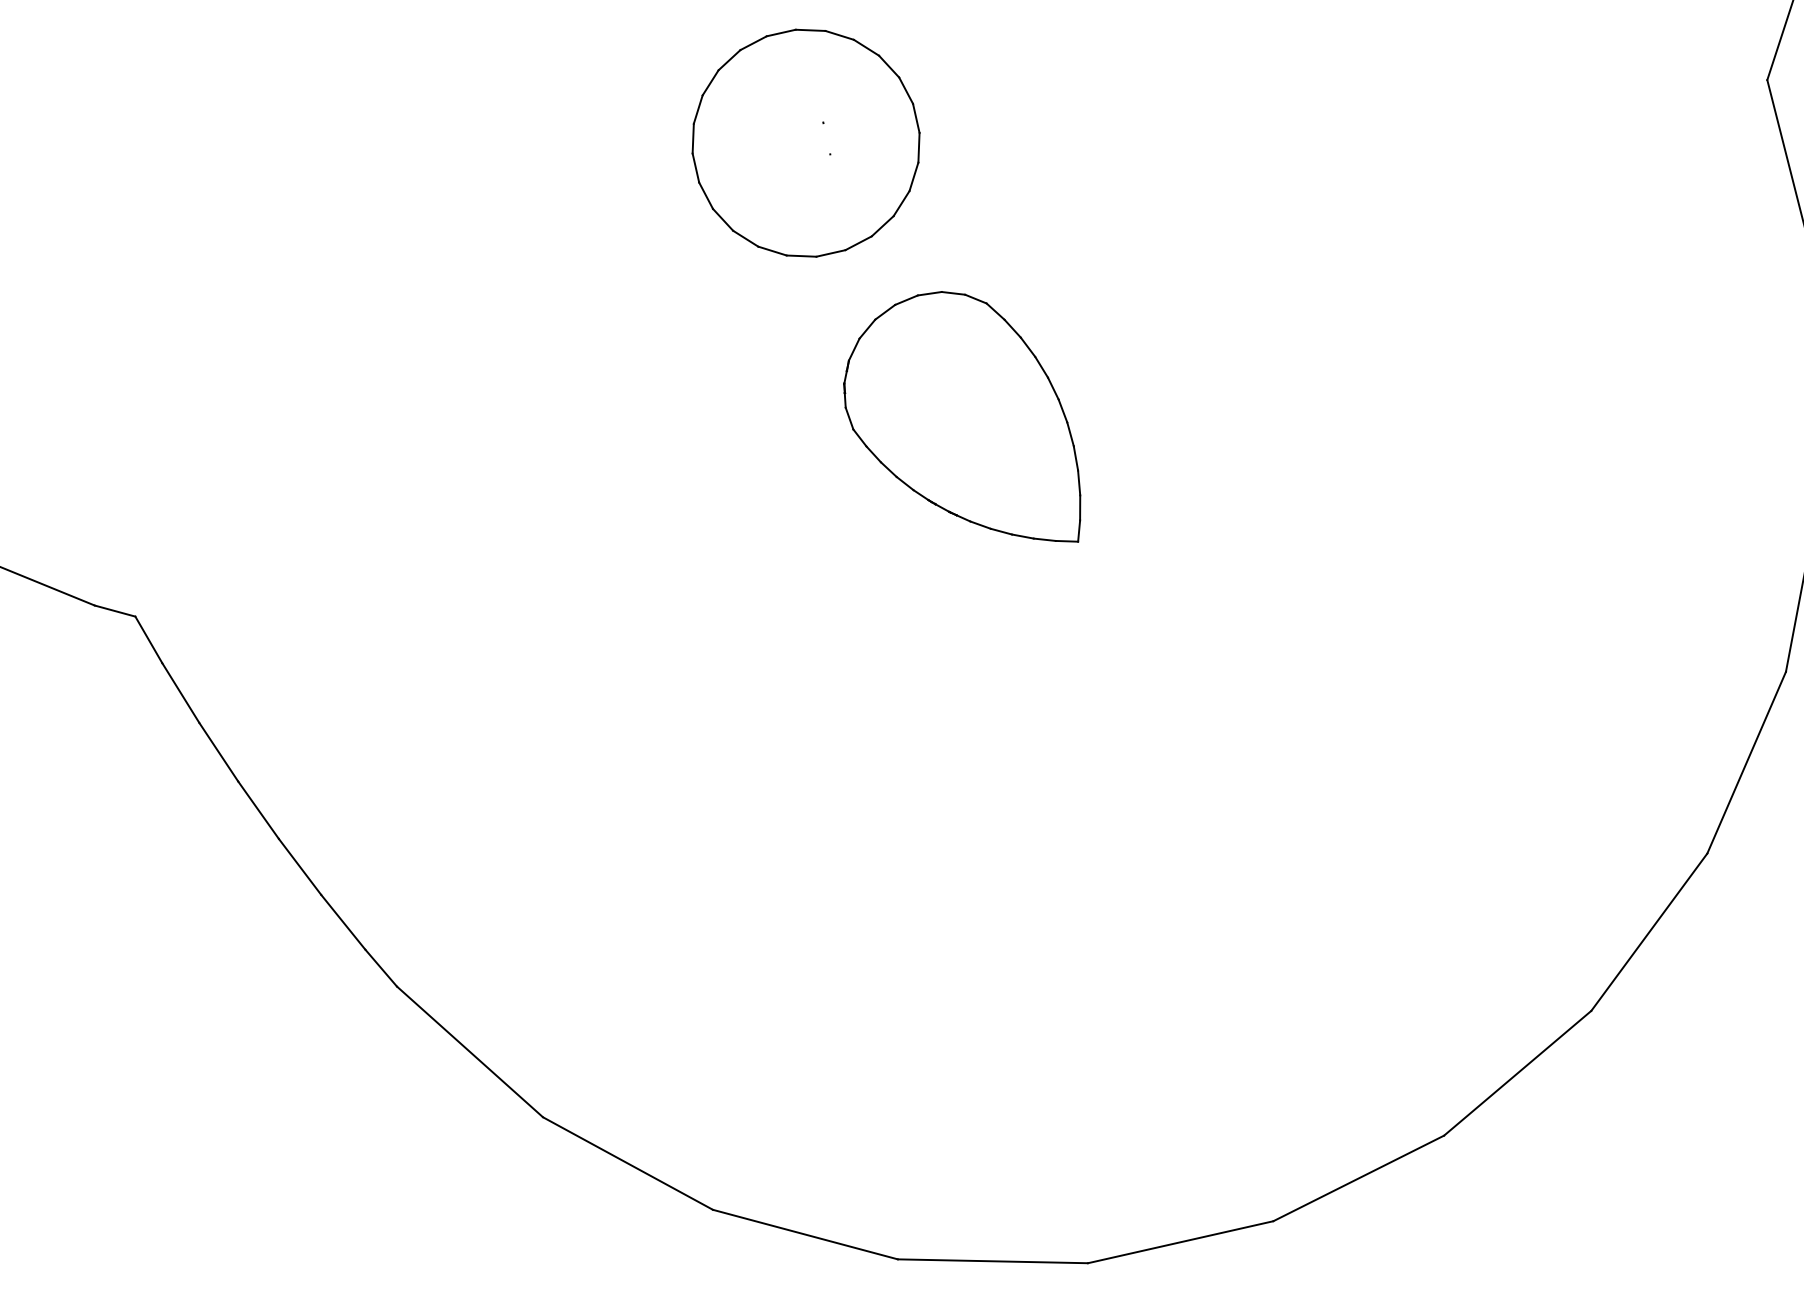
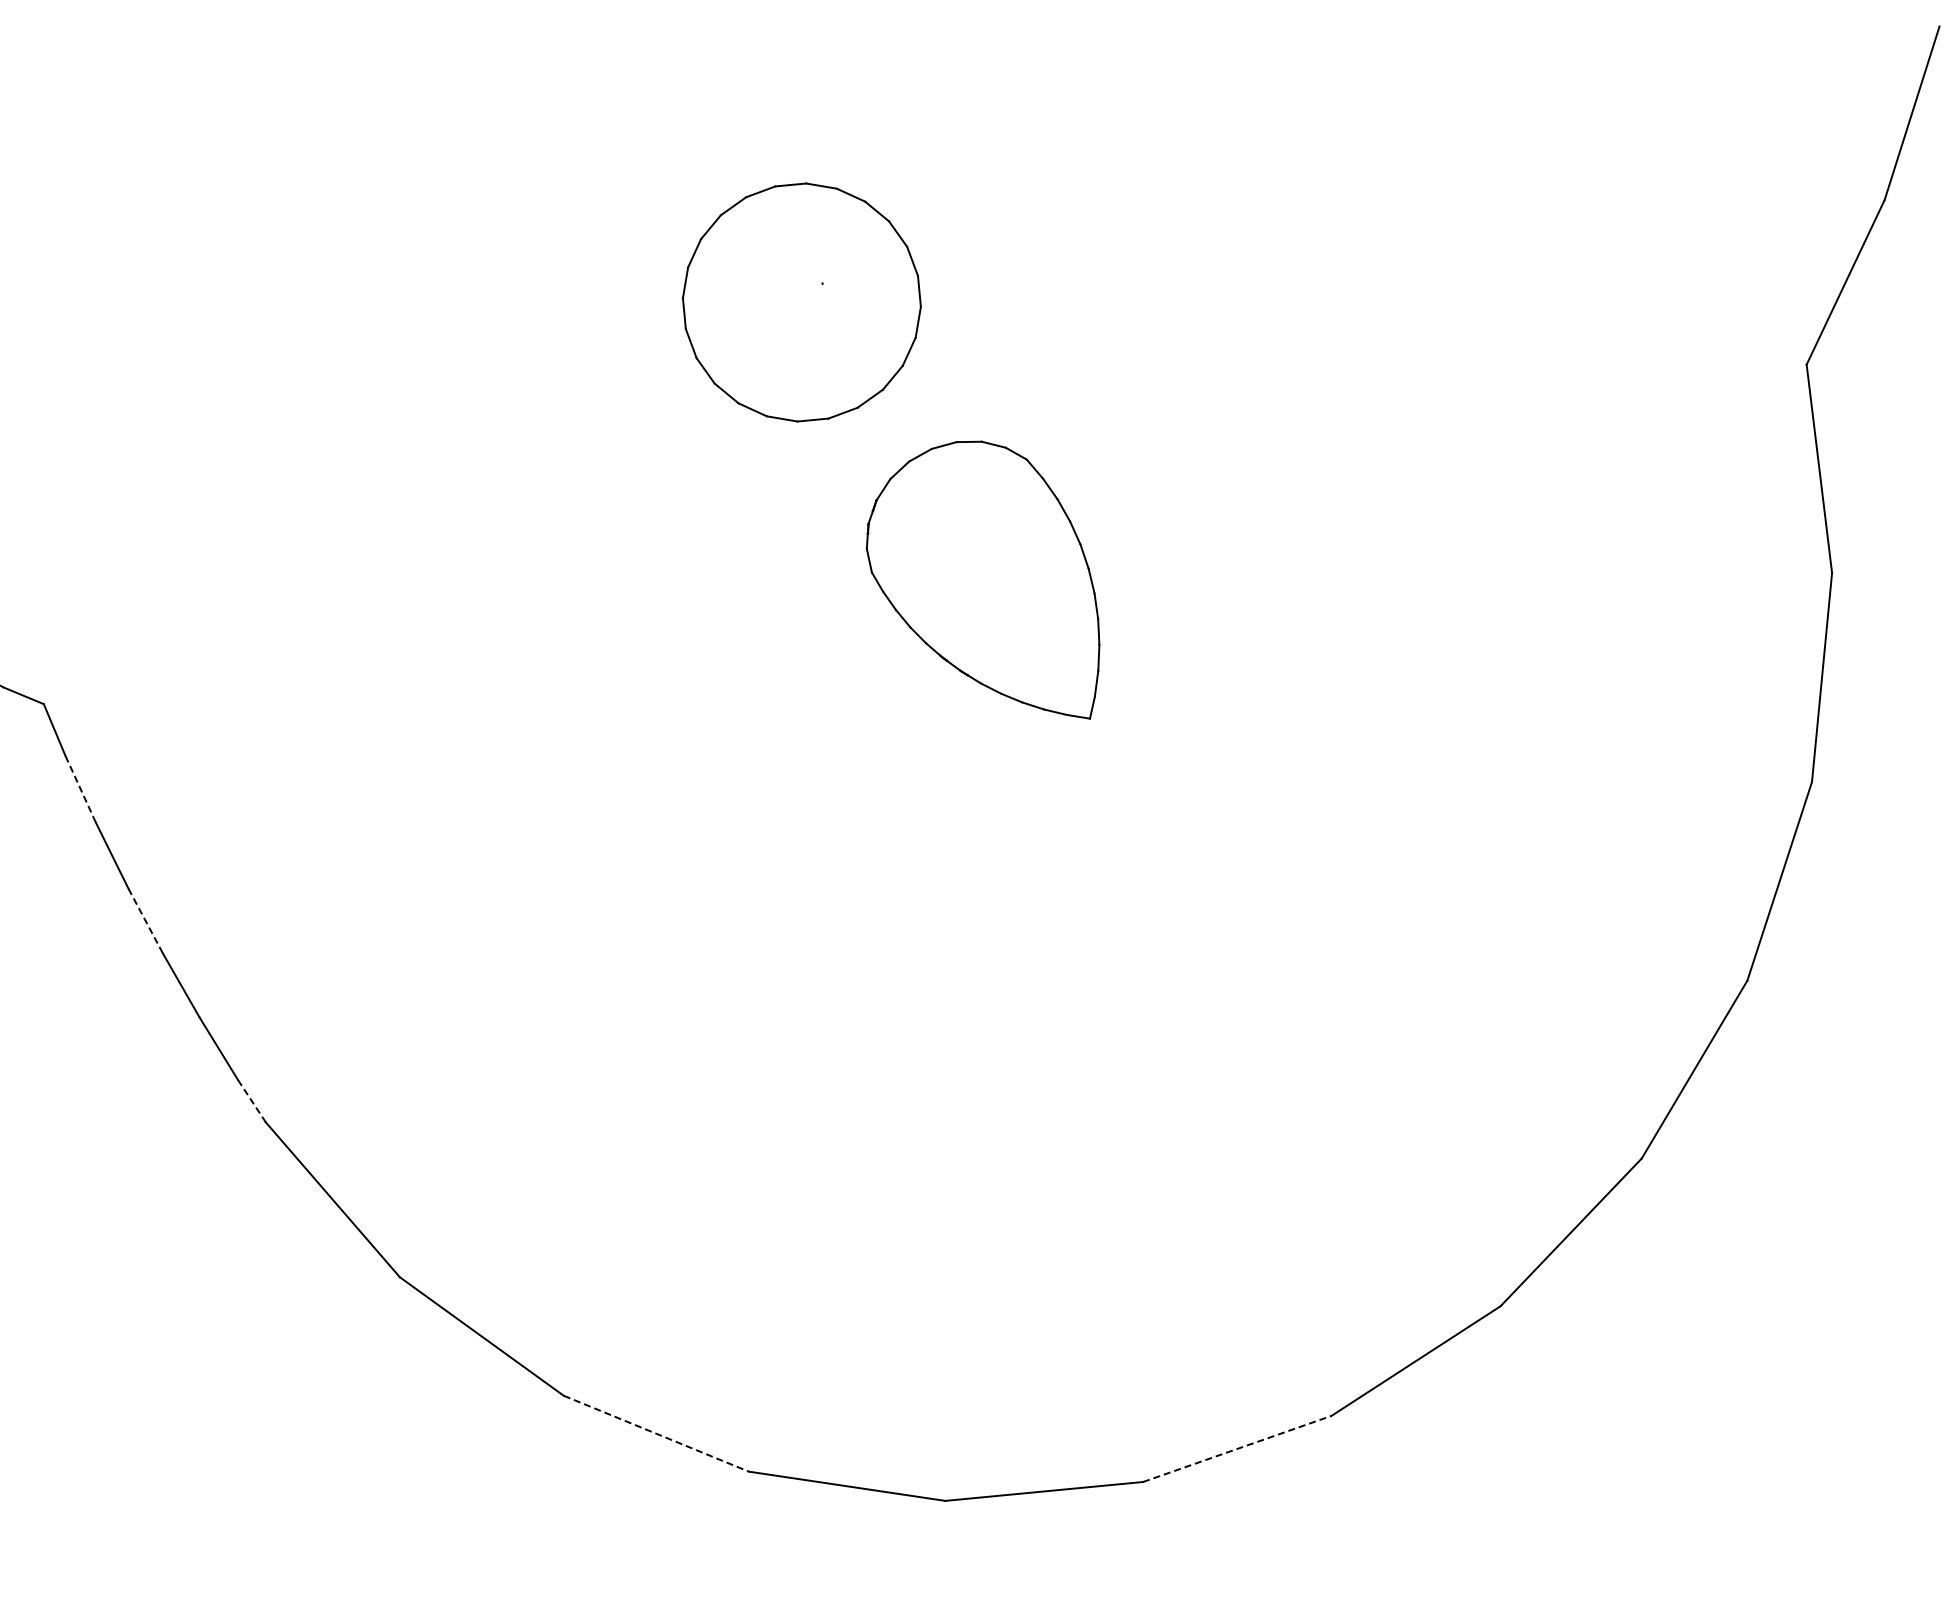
part: (959, 422) -> (982, 579), moved
line: (180, 693) -> (80, 789), solid -> dashed
line: (258, 810) -> (145, 921), solid -> dashed
line: (381, 968) -> (252, 1101), solid -> dashed
line: (1358, 1177) -> (1237, 1448), solid -> dashed
line: (805, 1234) -> (656, 1433), solid -> dashed

